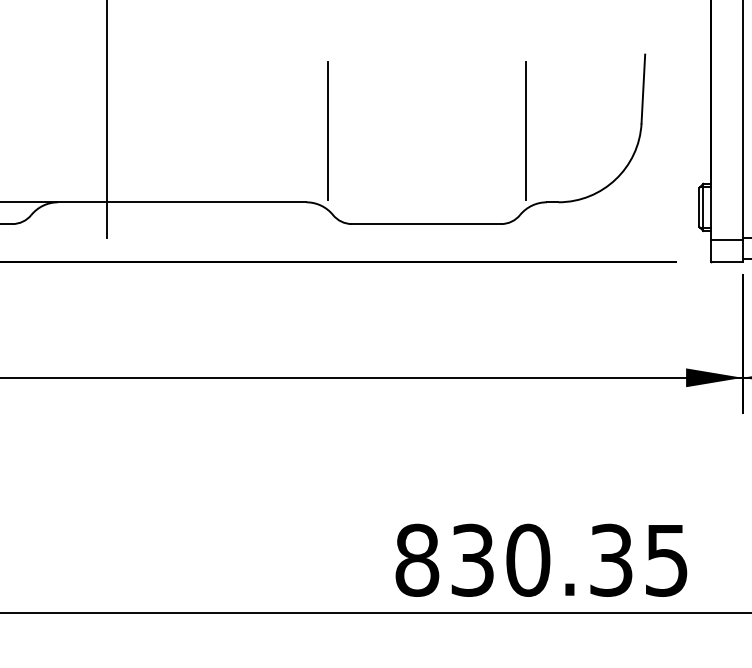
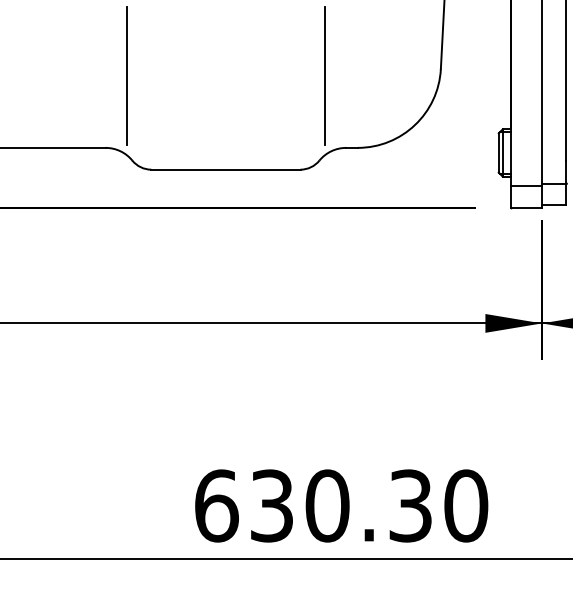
text: (541, 559) -> (340, 505), 830.35 -> 630.30

